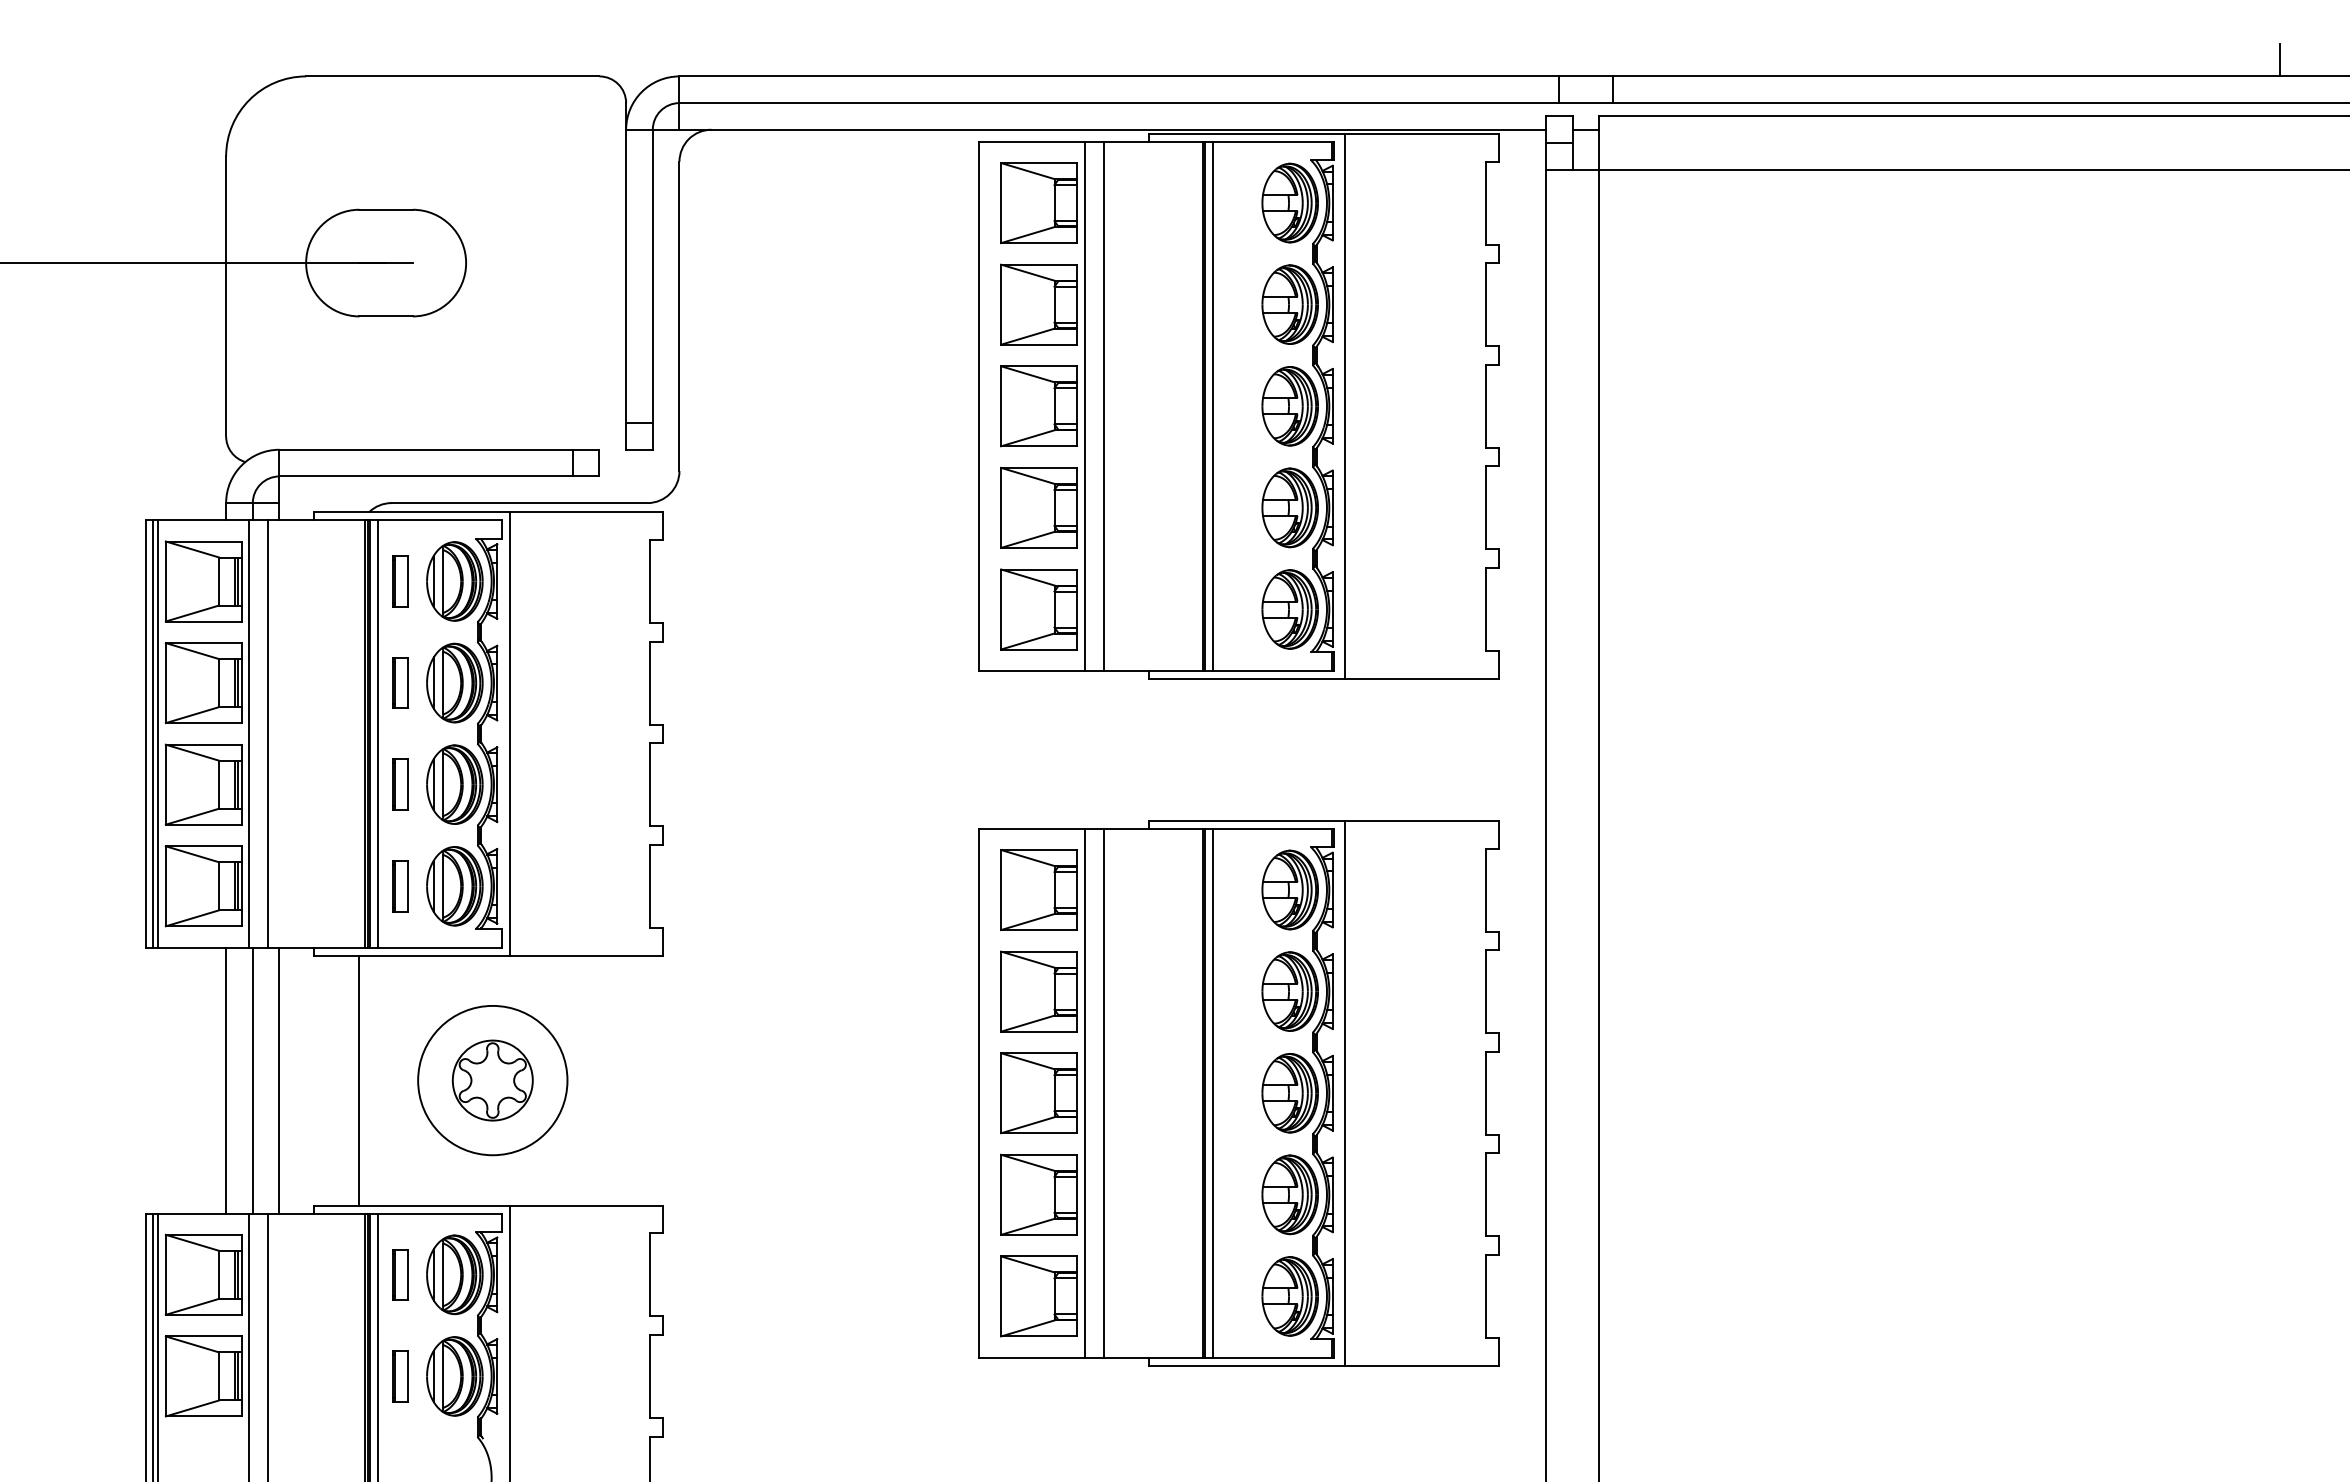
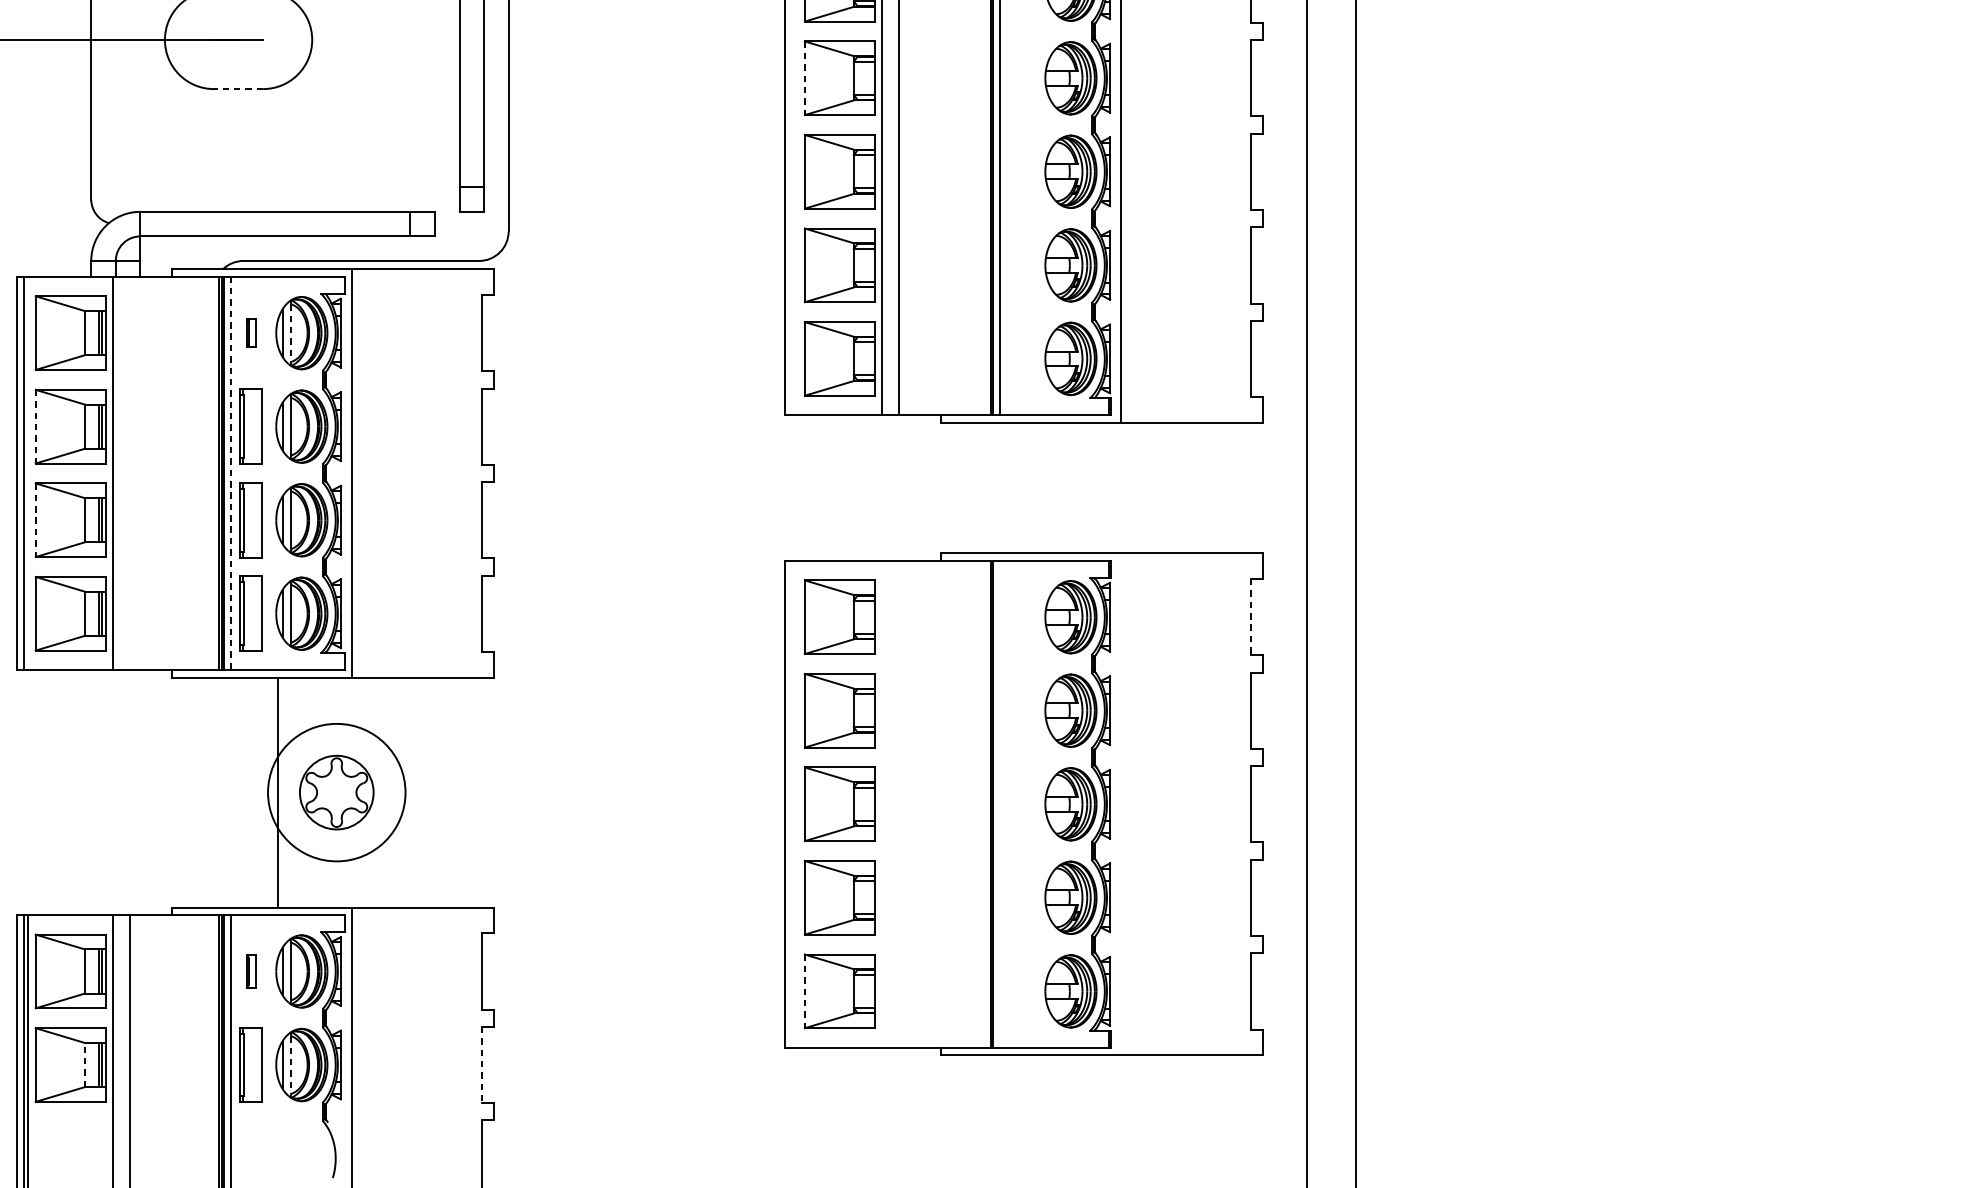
line: (1001, 305) -> (805, 79), solid -> dashed
line: (386, 316) -> (238, 89), solid -> dashed
part: (400, 581) -> (251, 333), size x0.6
line: (443, 582) -> (291, 334), solid -> dashed
part: (400, 682) -> (251, 426), size x1.6
line: (165, 683) -> (35, 427), solid -> dashed
line: (157, 733) -> (28, 473), removed
line: (268, 733) -> (130, 473), removed
line: (377, 733) -> (230, 473), solid -> dashed
part: (400, 784) -> (251, 520), size x1.6
line: (165, 785) -> (35, 520), solid -> dashed
part: (400, 886) -> (251, 613), size x1.6
line: (1485, 890) -> (1250, 617), solid -> dashed
line: (226, 1080) -> (91, 792), removed
line: (252, 1080) -> (115, 792), removed
line: (279, 1080) -> (140, 792), removed
line: (359, 1080) -> (278, 792), moved
line: (1084, 1092) -> (881, 803), removed
line: (1103, 1092) -> (899, 803), removed
line: (1212, 1092) -> (999, 803), removed
line: (1344, 1092) -> (1120, 803), removed
part: (400, 1274) -> (251, 971), size x0.7
line: (1001, 1296) -> (805, 991), solid -> dashed
line: (219, 1375) -> (85, 1064), solid -> dashed
part: (400, 1376) -> (251, 1065), size x1.6
line: (443, 1376) -> (291, 1065), solid -> dashed
line: (650, 1376) -> (481, 1065), solid -> dashed

